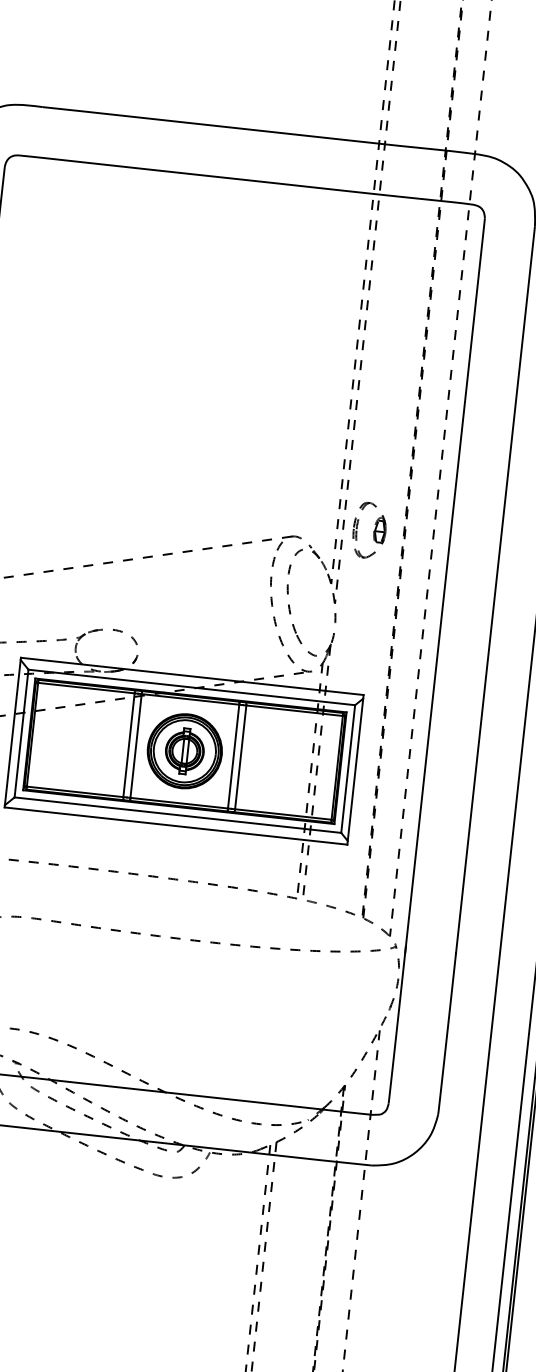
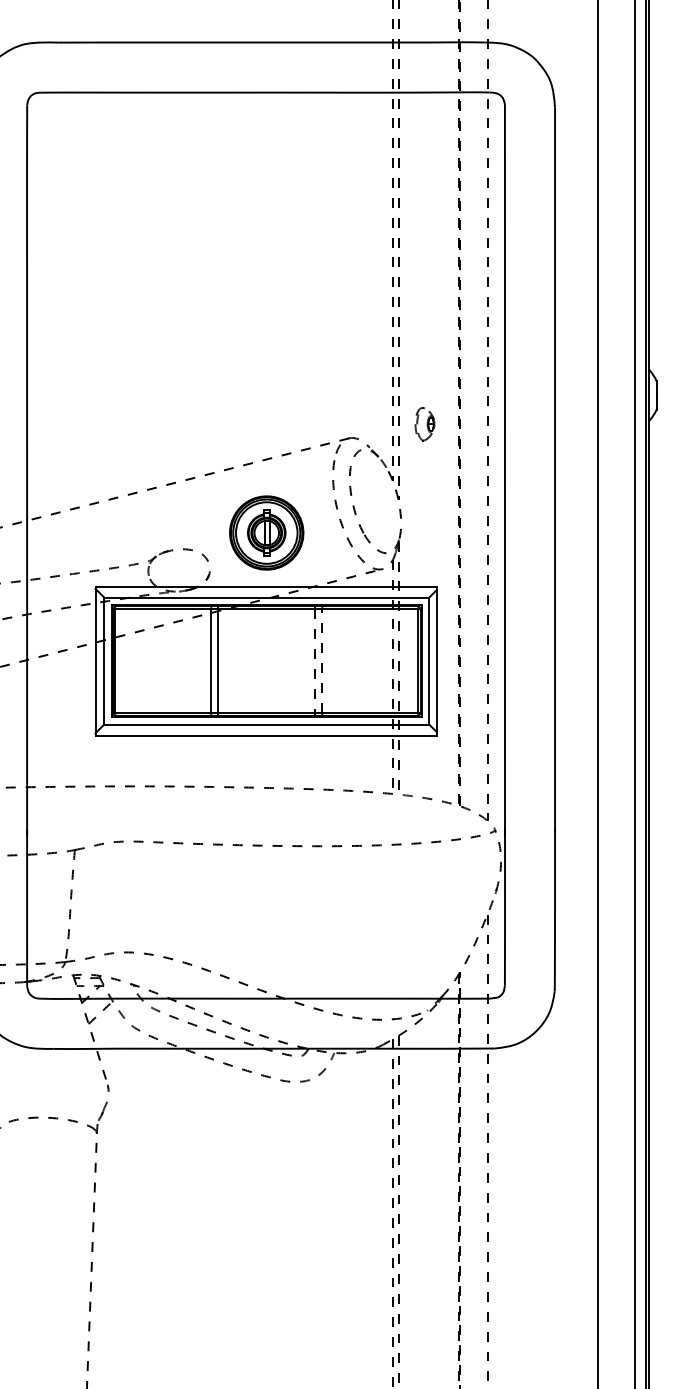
part: (369, 530) -> (424, 424), size x0.6
part: (184, 750) -> (266, 532), moved
line: (233, 757) -> (315, 661), solid -> dashed
line: (240, 757) -> (322, 661), solid -> dashed

